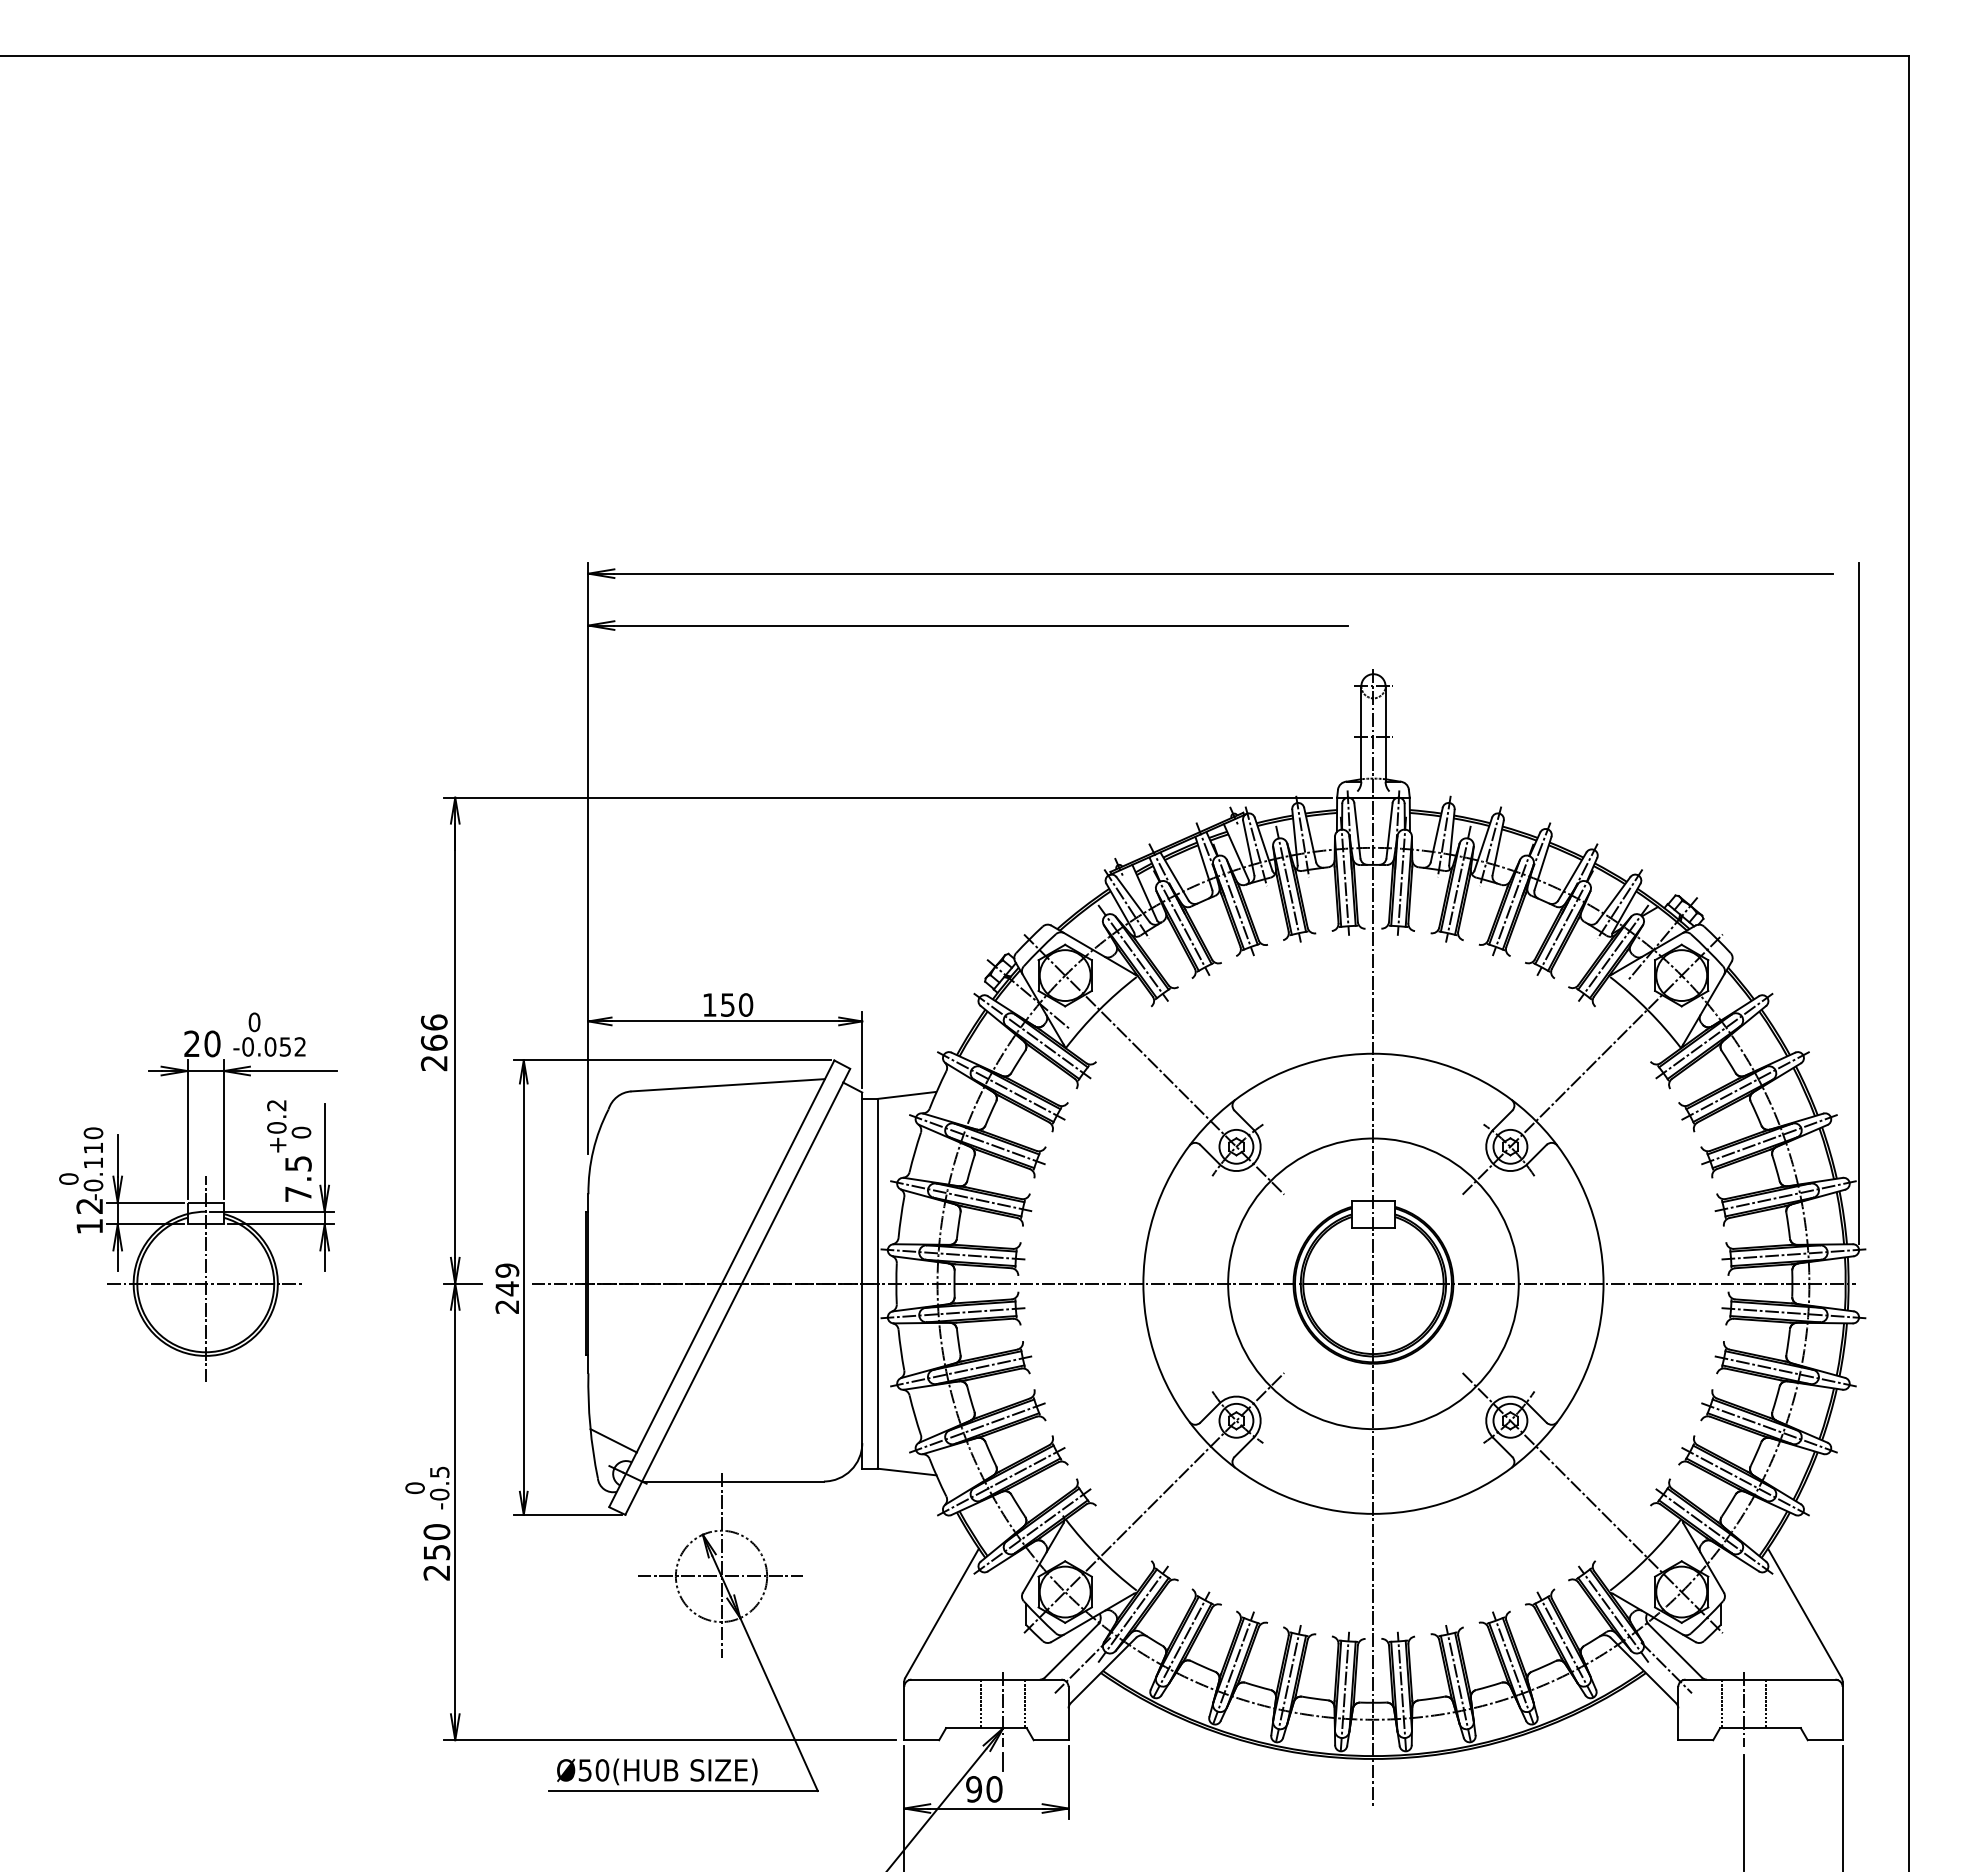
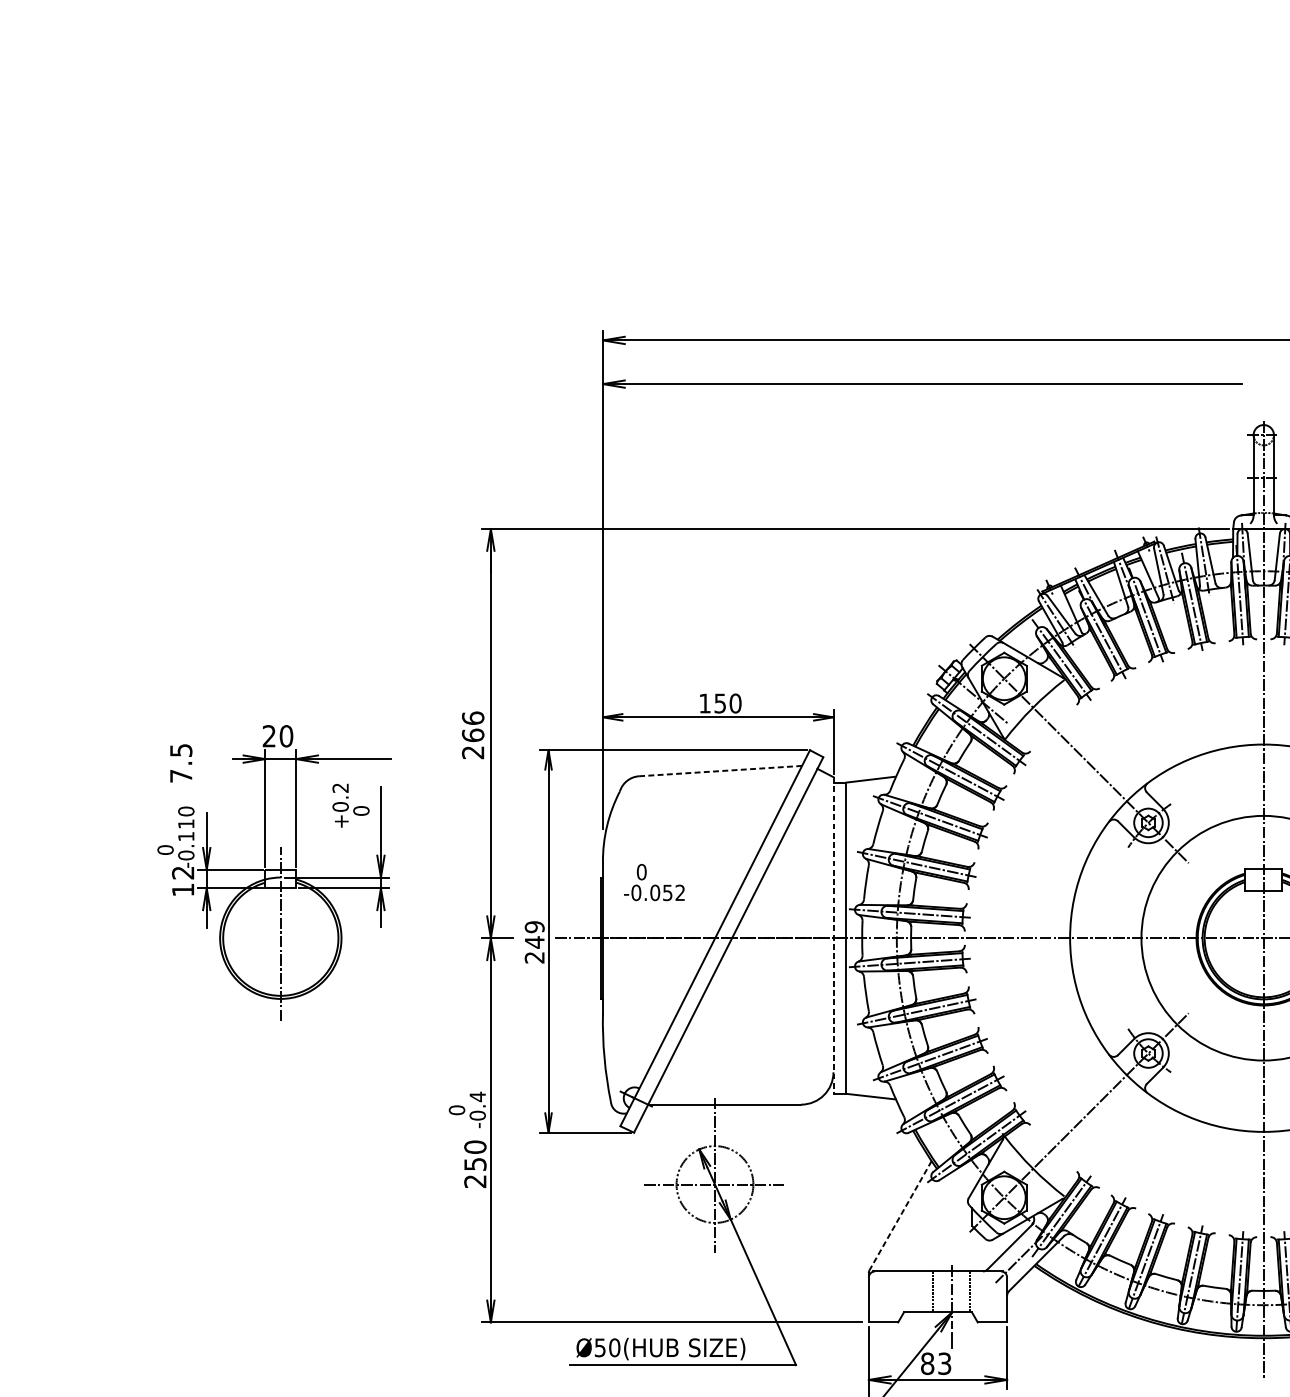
text: (269, 1034) -> (654, 882), moved
line: (728, 1085) -> (720, 771), solid -> dashed
text: (298, 1178) -> (181, 762), moved
line: (862, 1281) -> (833, 936), solid -> dashed
line: (205, 1283) -> (280, 937), removed
line: (613, 1440) -> (624, 1070), removed
text: (439, 1472) -> (477, 1097), -0.5 -> -0.4
line: (941, 1613) -> (900, 1215), solid -> dashed
text: (984, 1789) -> (936, 1363), 90 -> 83

